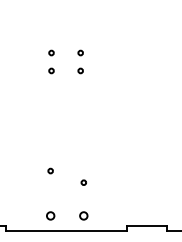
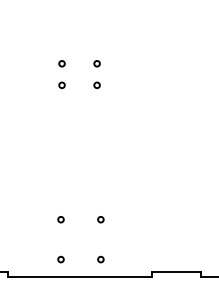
circle: (50, 170) -> (60, 219), moved
circle: (50, 215) -> (60, 259), size x0.62
circle: (83, 215) -> (100, 259), size x0.62

